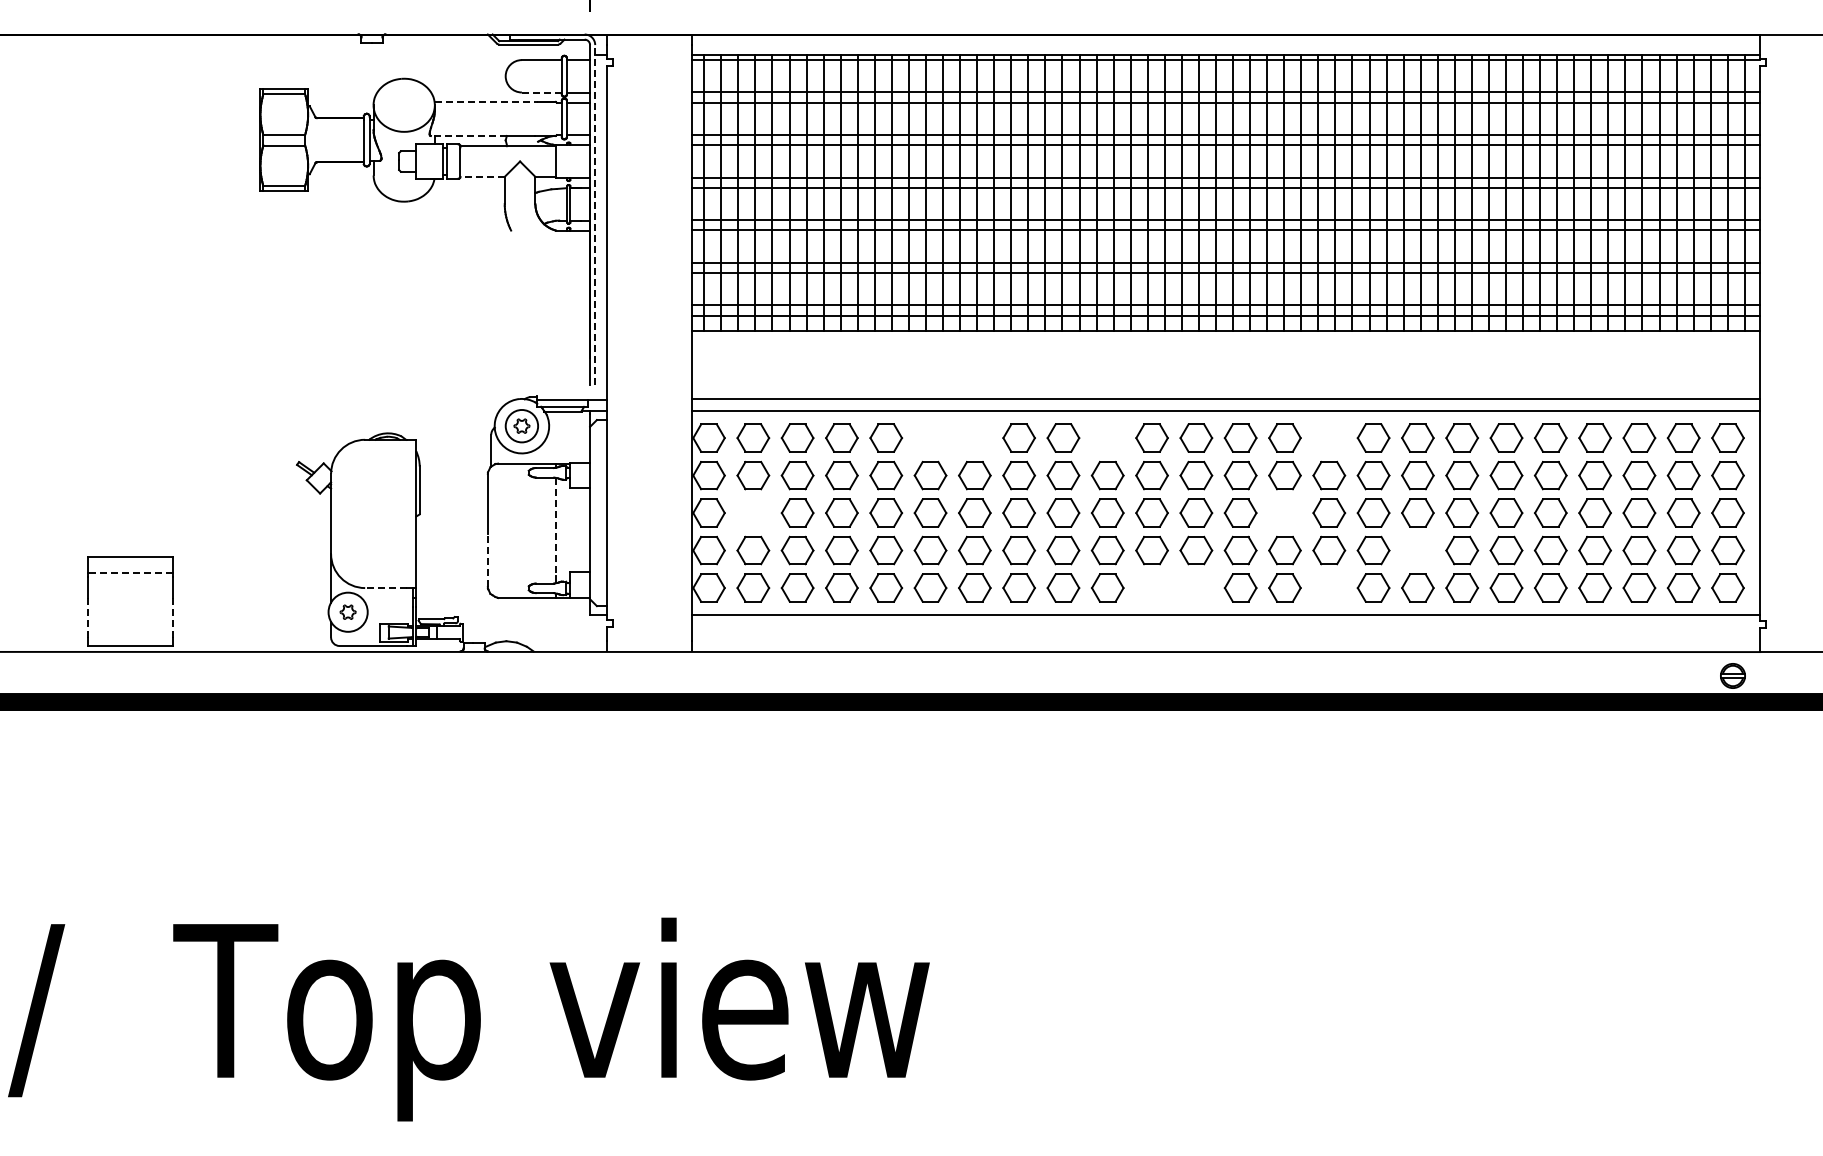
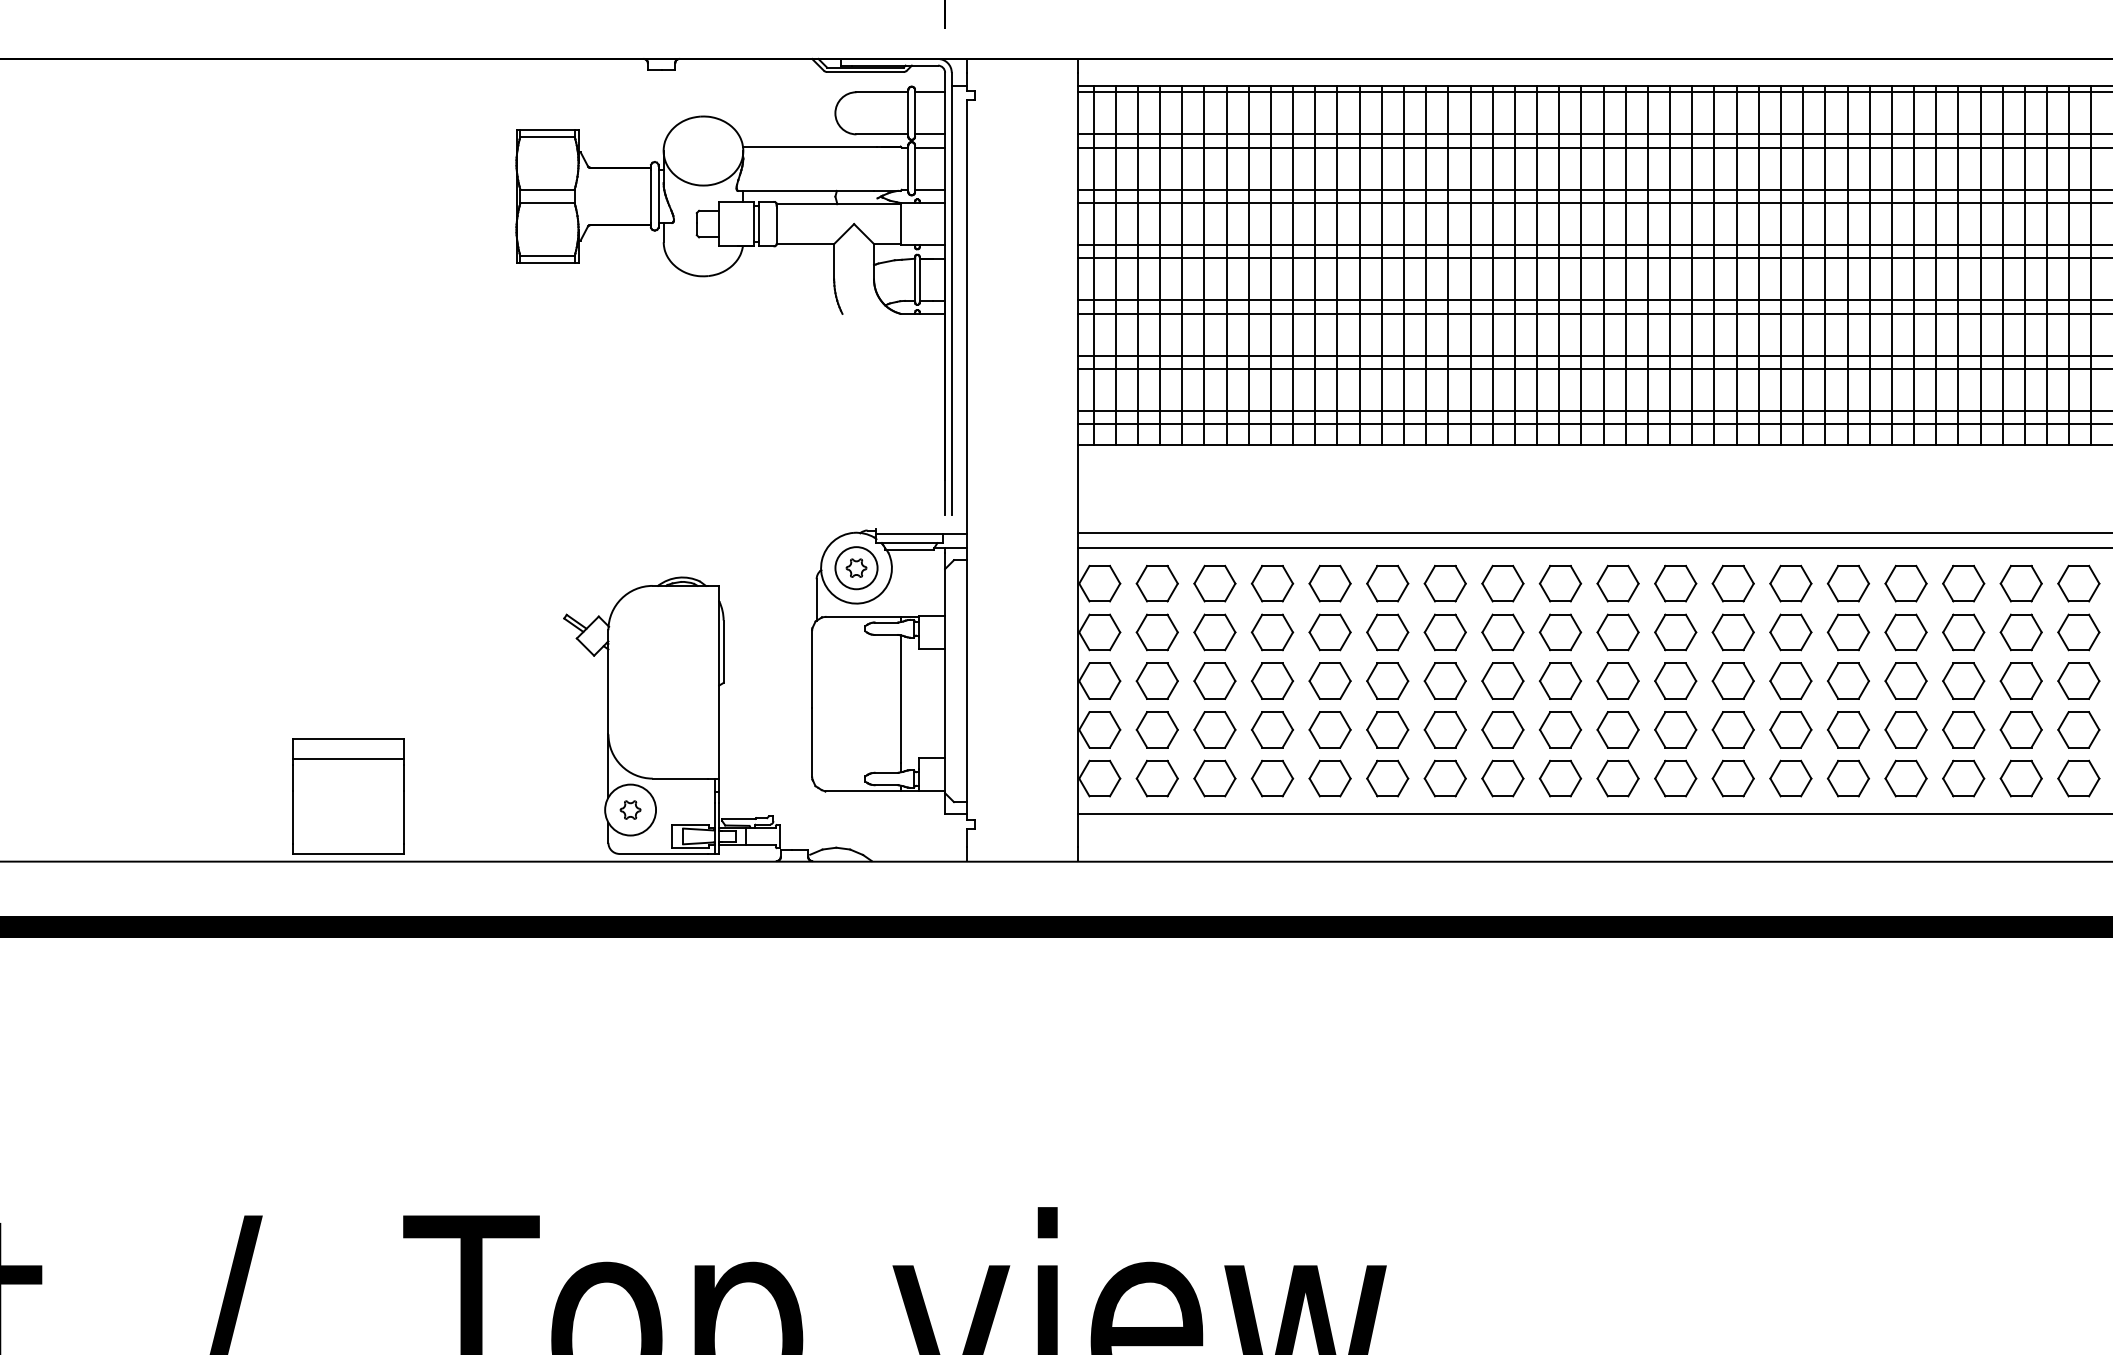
line: (541, 92) -> (881, 134), dashed -> solid
line: (486, 101) -> (810, 146), dashed -> solid
line: (468, 135) -> (787, 190), dashed -> solid
line: (482, 176) -> (805, 243), dashed -> solid
line: (595, 214) -> (952, 292), dashed -> solid
part: (930, 437) -> (1387, 582), added
part: (974, 437) -> (1444, 582), added
part: (1107, 437) -> (1617, 582), added
part: (1329, 437) -> (1906, 582), added
part: (753, 512) -> (1157, 680), added
part: (1284, 512) -> (1847, 680), added
line: (556, 527) -> (901, 699), dashed -> solid
part: (1417, 550) -> (2020, 729), added
line: (487, 560) -> (811, 742), dashed -> solid
line: (130, 572) -> (347, 758), dashed -> solid
part: (1151, 587) -> (1674, 777), added
part: (1196, 587) -> (1733, 777), added
part: (1329, 587) -> (1906, 777), added
line: (385, 588) -> (679, 779), dashed -> solid
line: (88, 618) -> (293, 818), dashed -> solid
line: (173, 618) -> (403, 818), dashed -> solid

